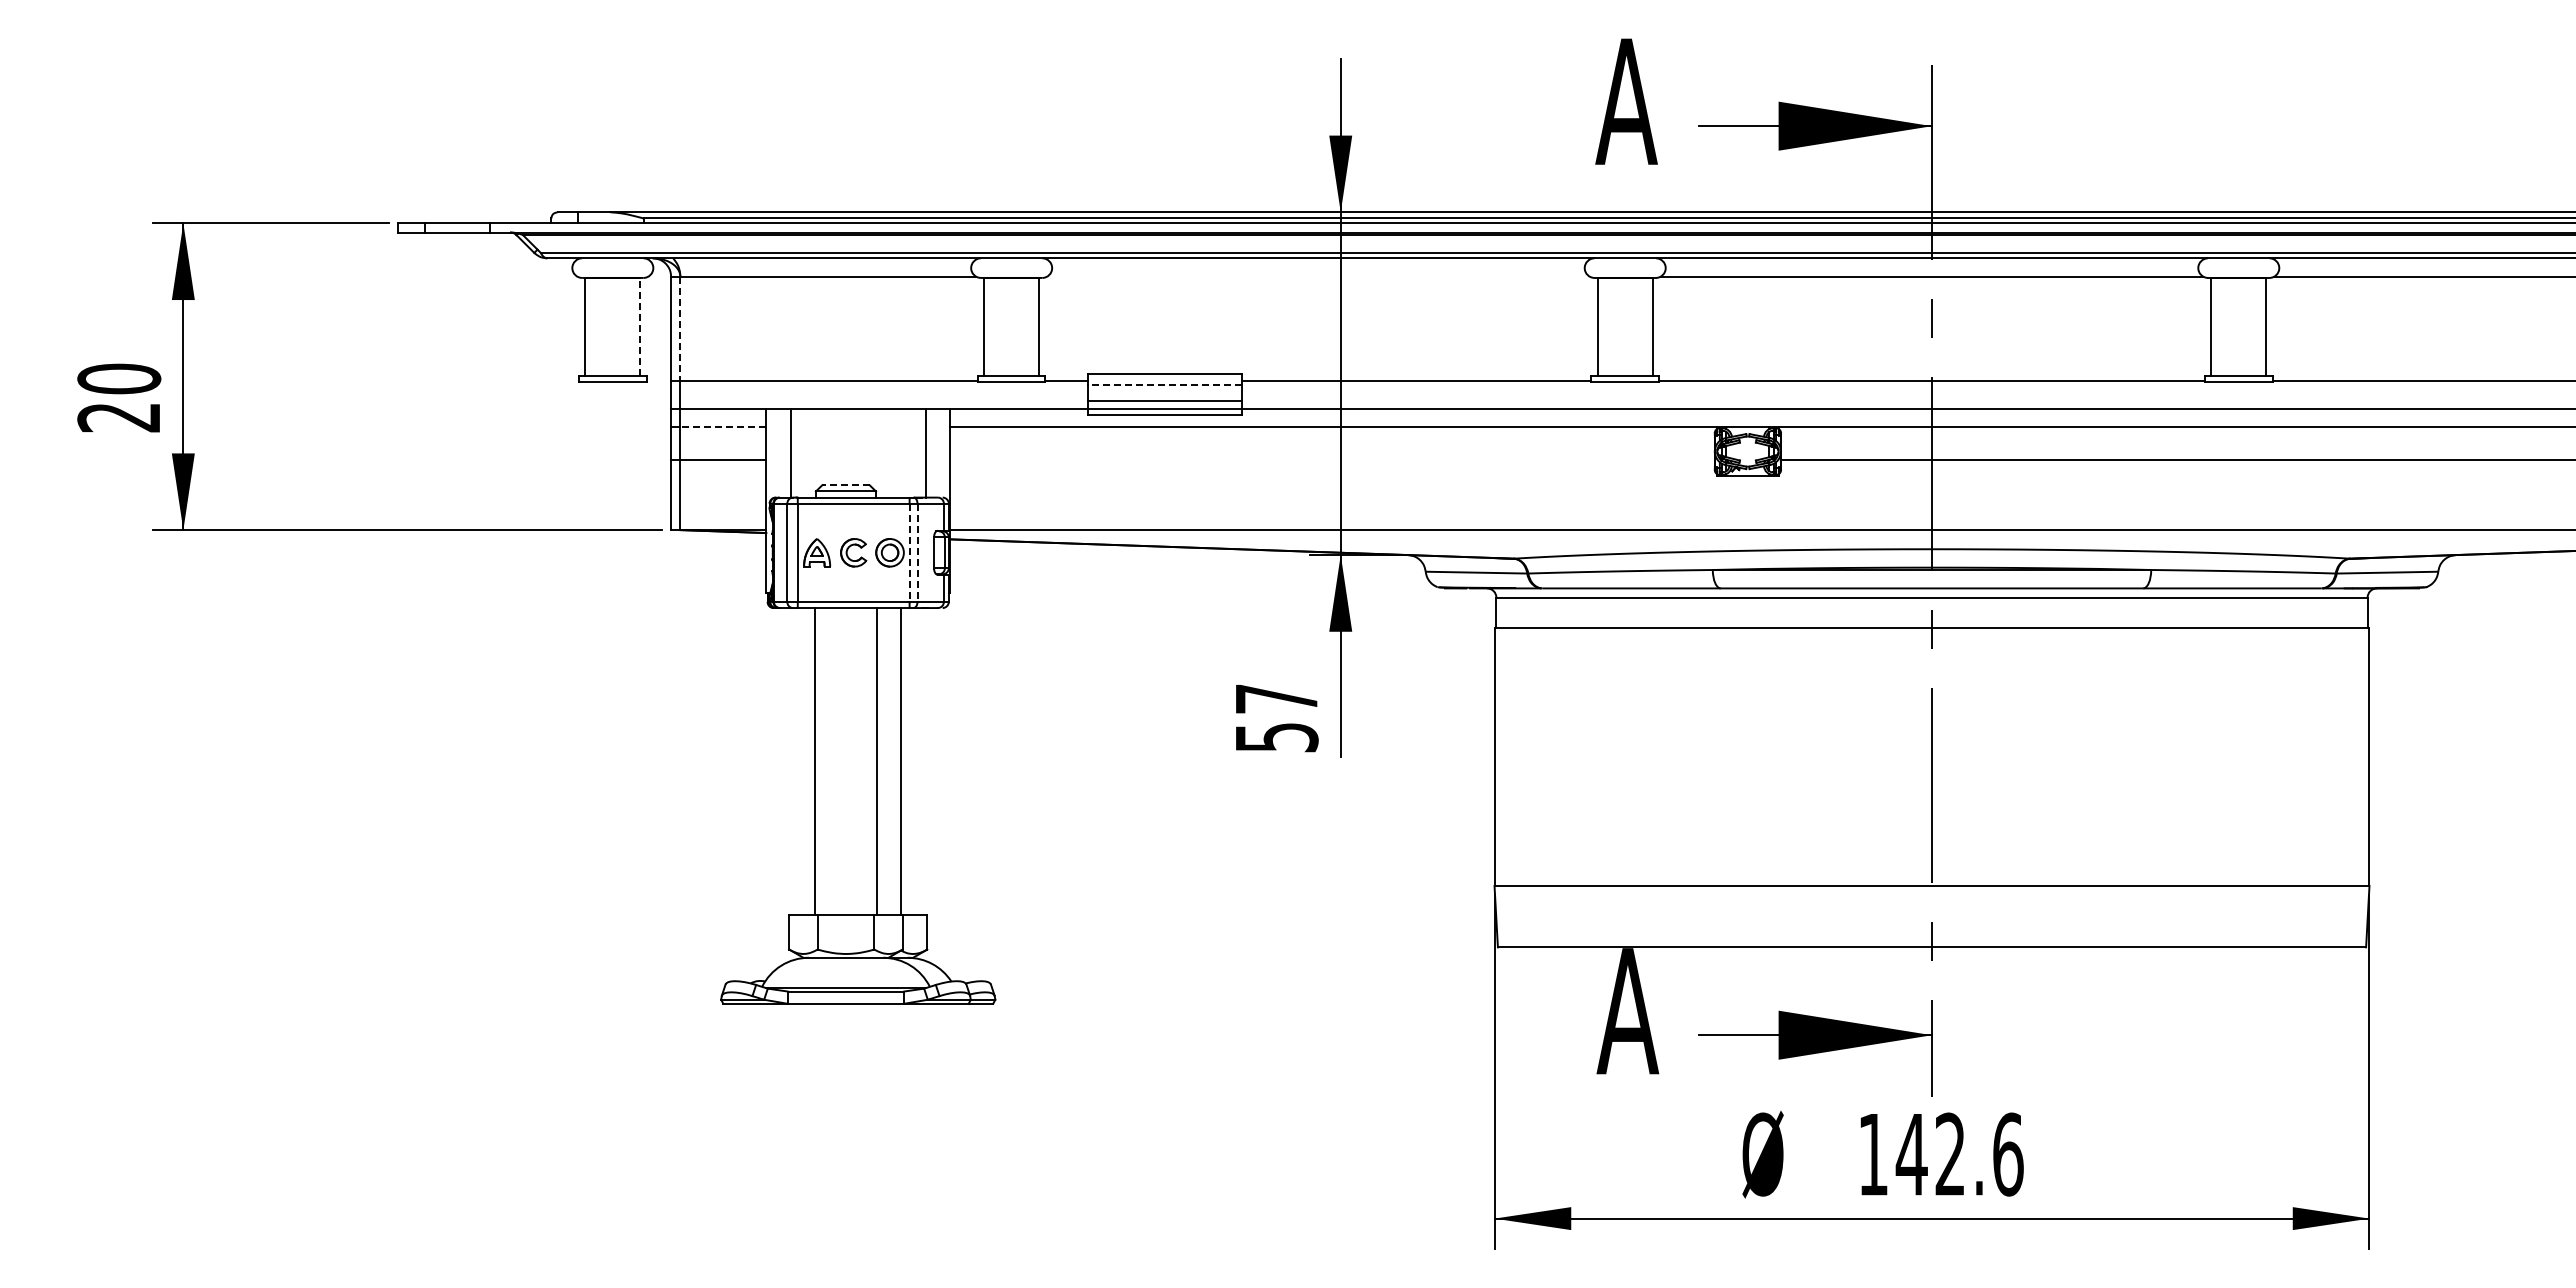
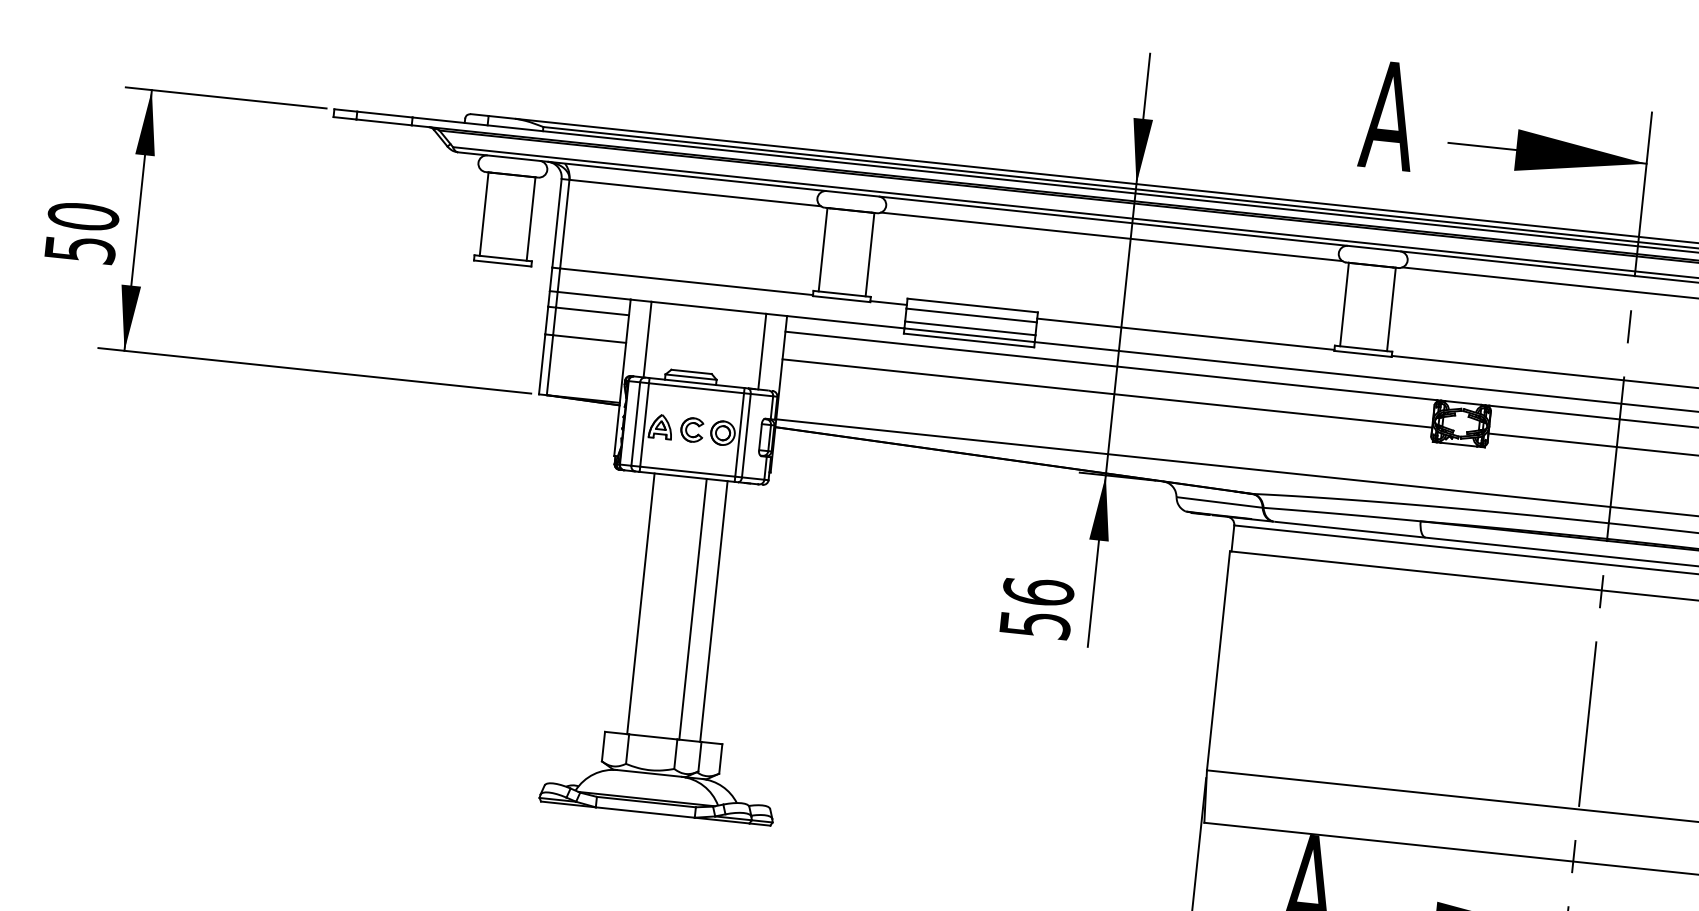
line: (1318, 276) -> (1111, 236), added
line: (640, 326) -> (531, 218), dashed -> solid
line: (680, 329) -> (564, 224), dashed -> solid
line: (1165, 385) -> (972, 315), dashed -> solid
text: (119, 417) -> (80, 249), 20 -> 50
line: (723, 427) -> (592, 311), dashed -> solid
line: (1332, 459) -> (1107, 393), added
line: (846, 485) -> (692, 372), dashed -> solid
line: (909, 553) -> (739, 435), dashed -> solid
line: (917, 553) -> (746, 436), dashed -> solid
text: (1276, 698) -> (1038, 591), 57 -> 56

